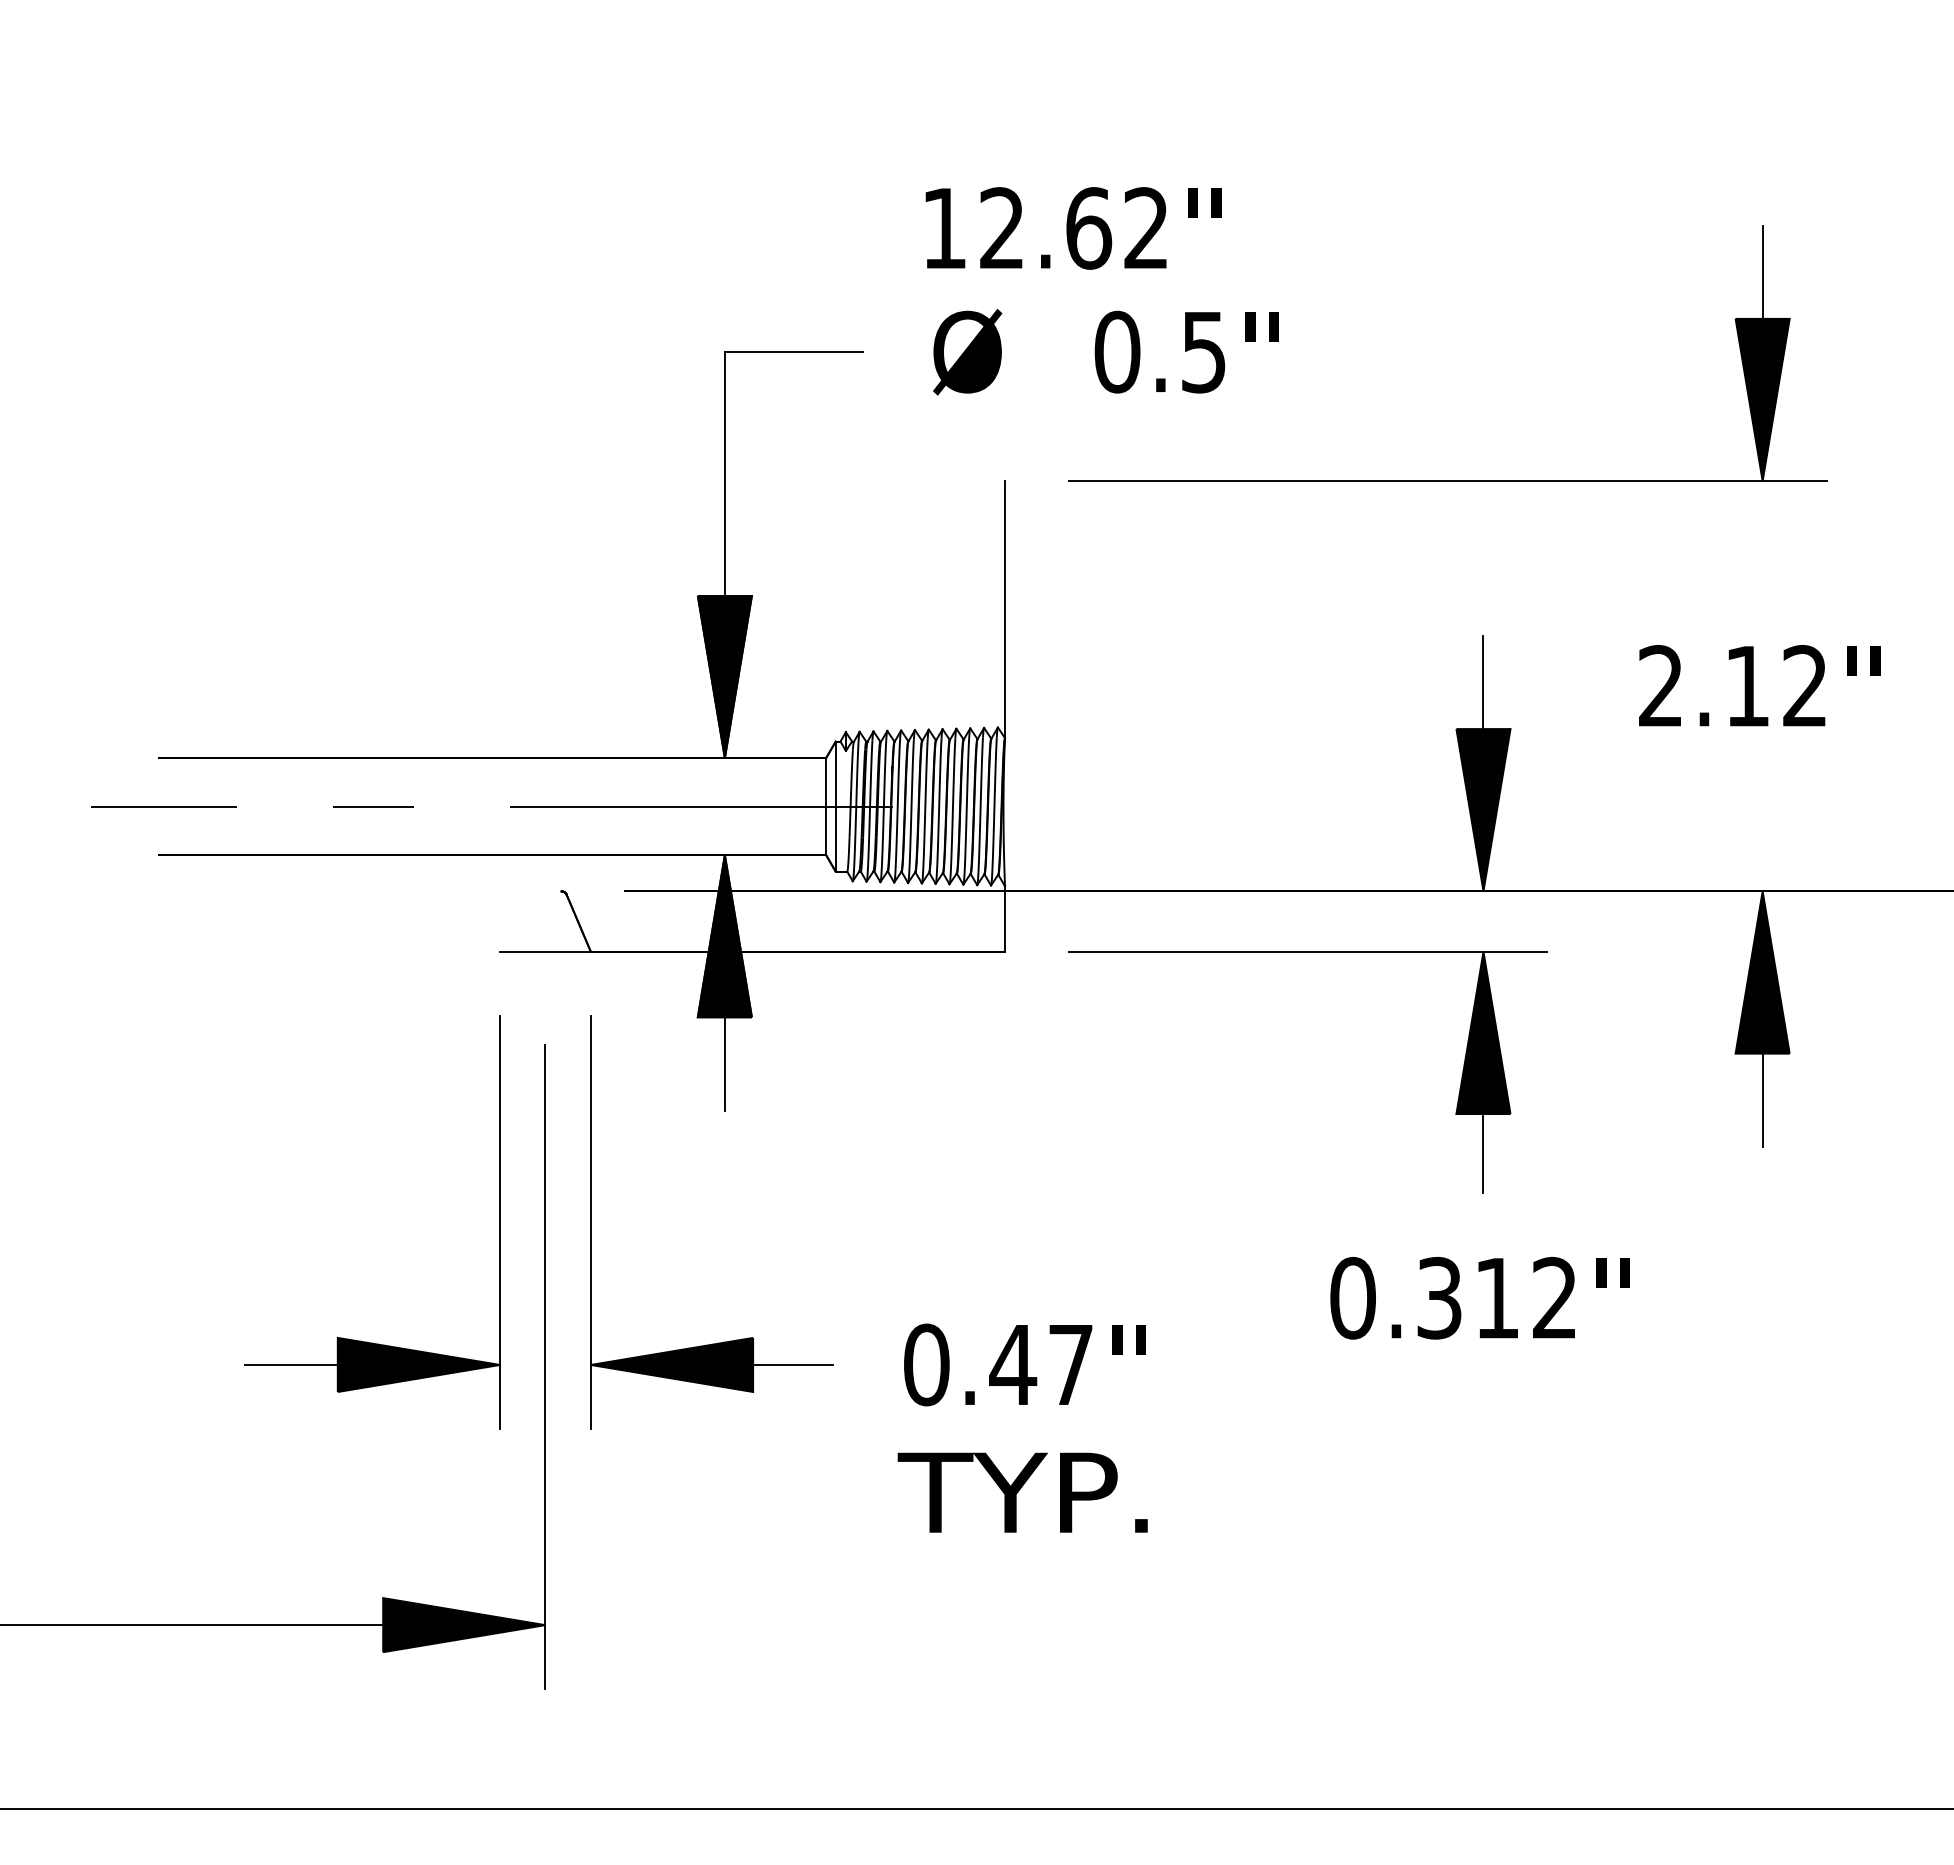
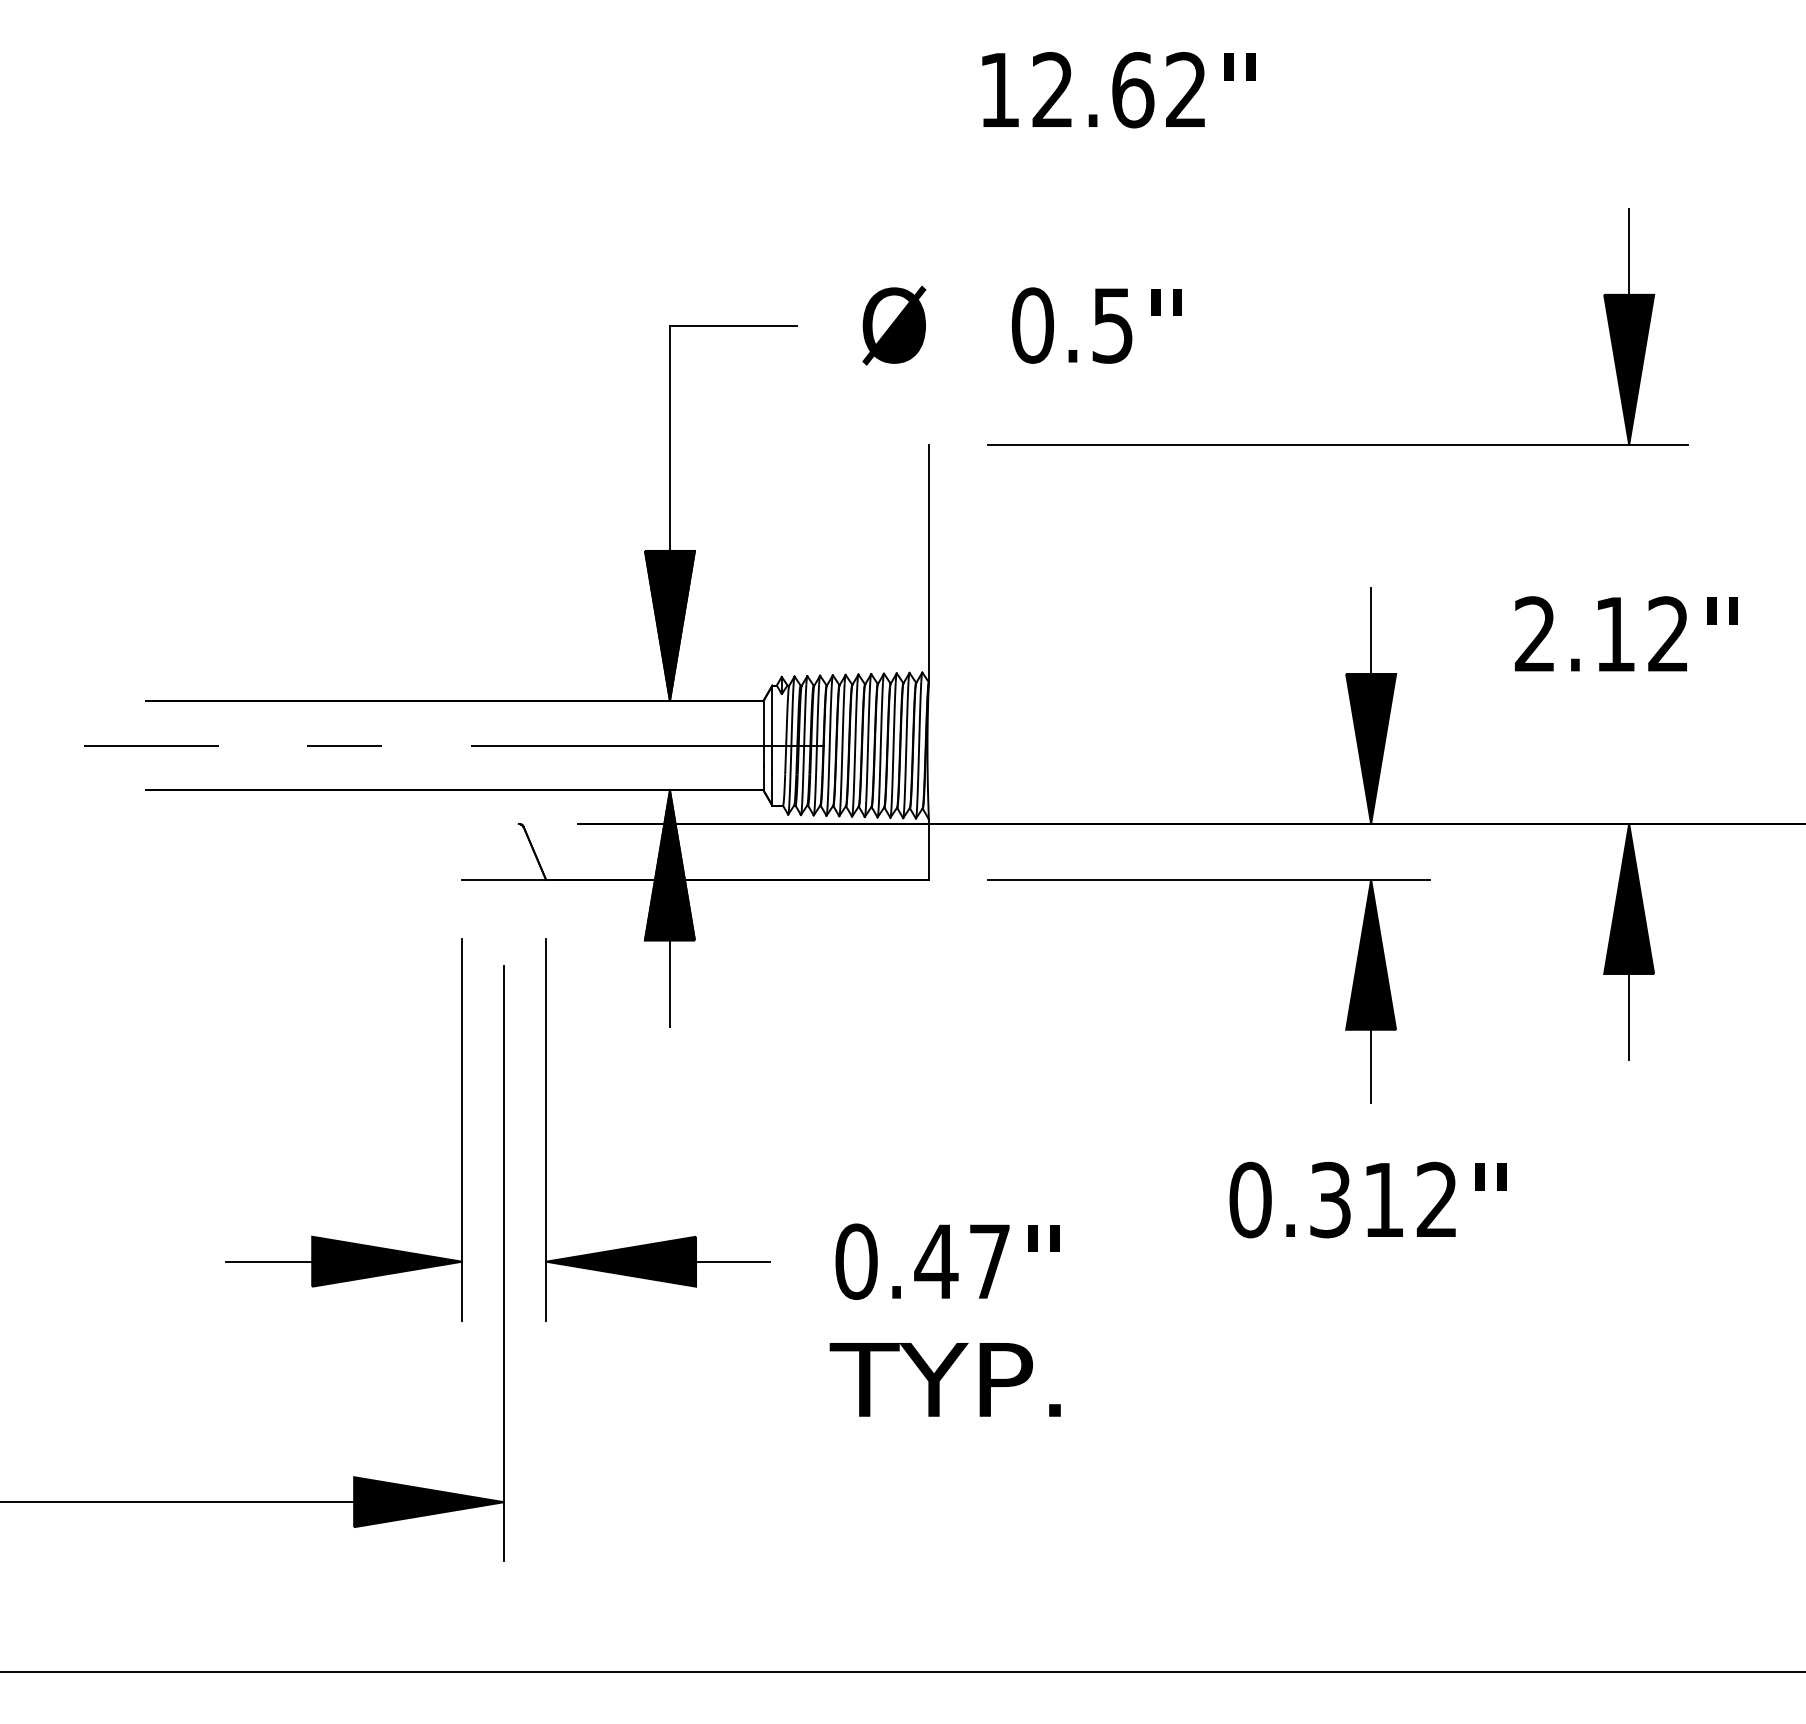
text: (1073, 228) -> (1118, 90), moved

